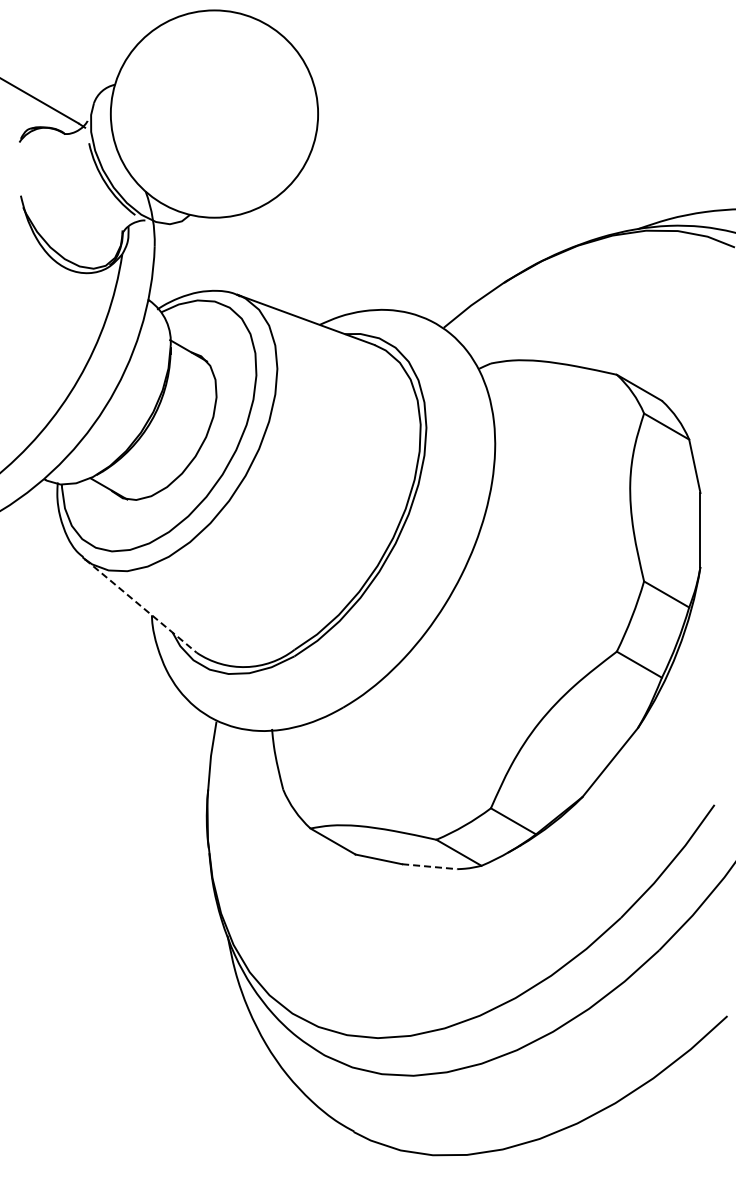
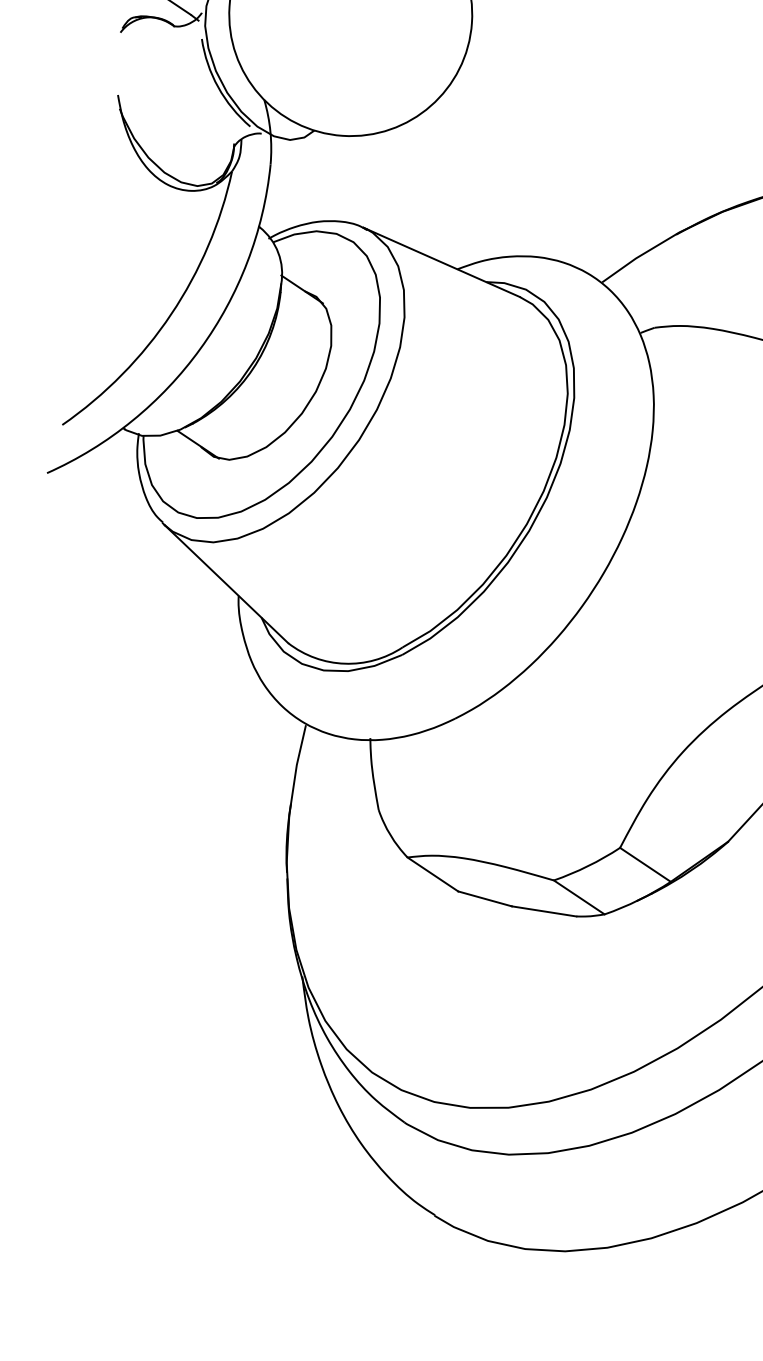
line: (140, 606) -> (225, 584), dashed -> solid
line: (429, 866) -> (543, 911), dashed -> solid

